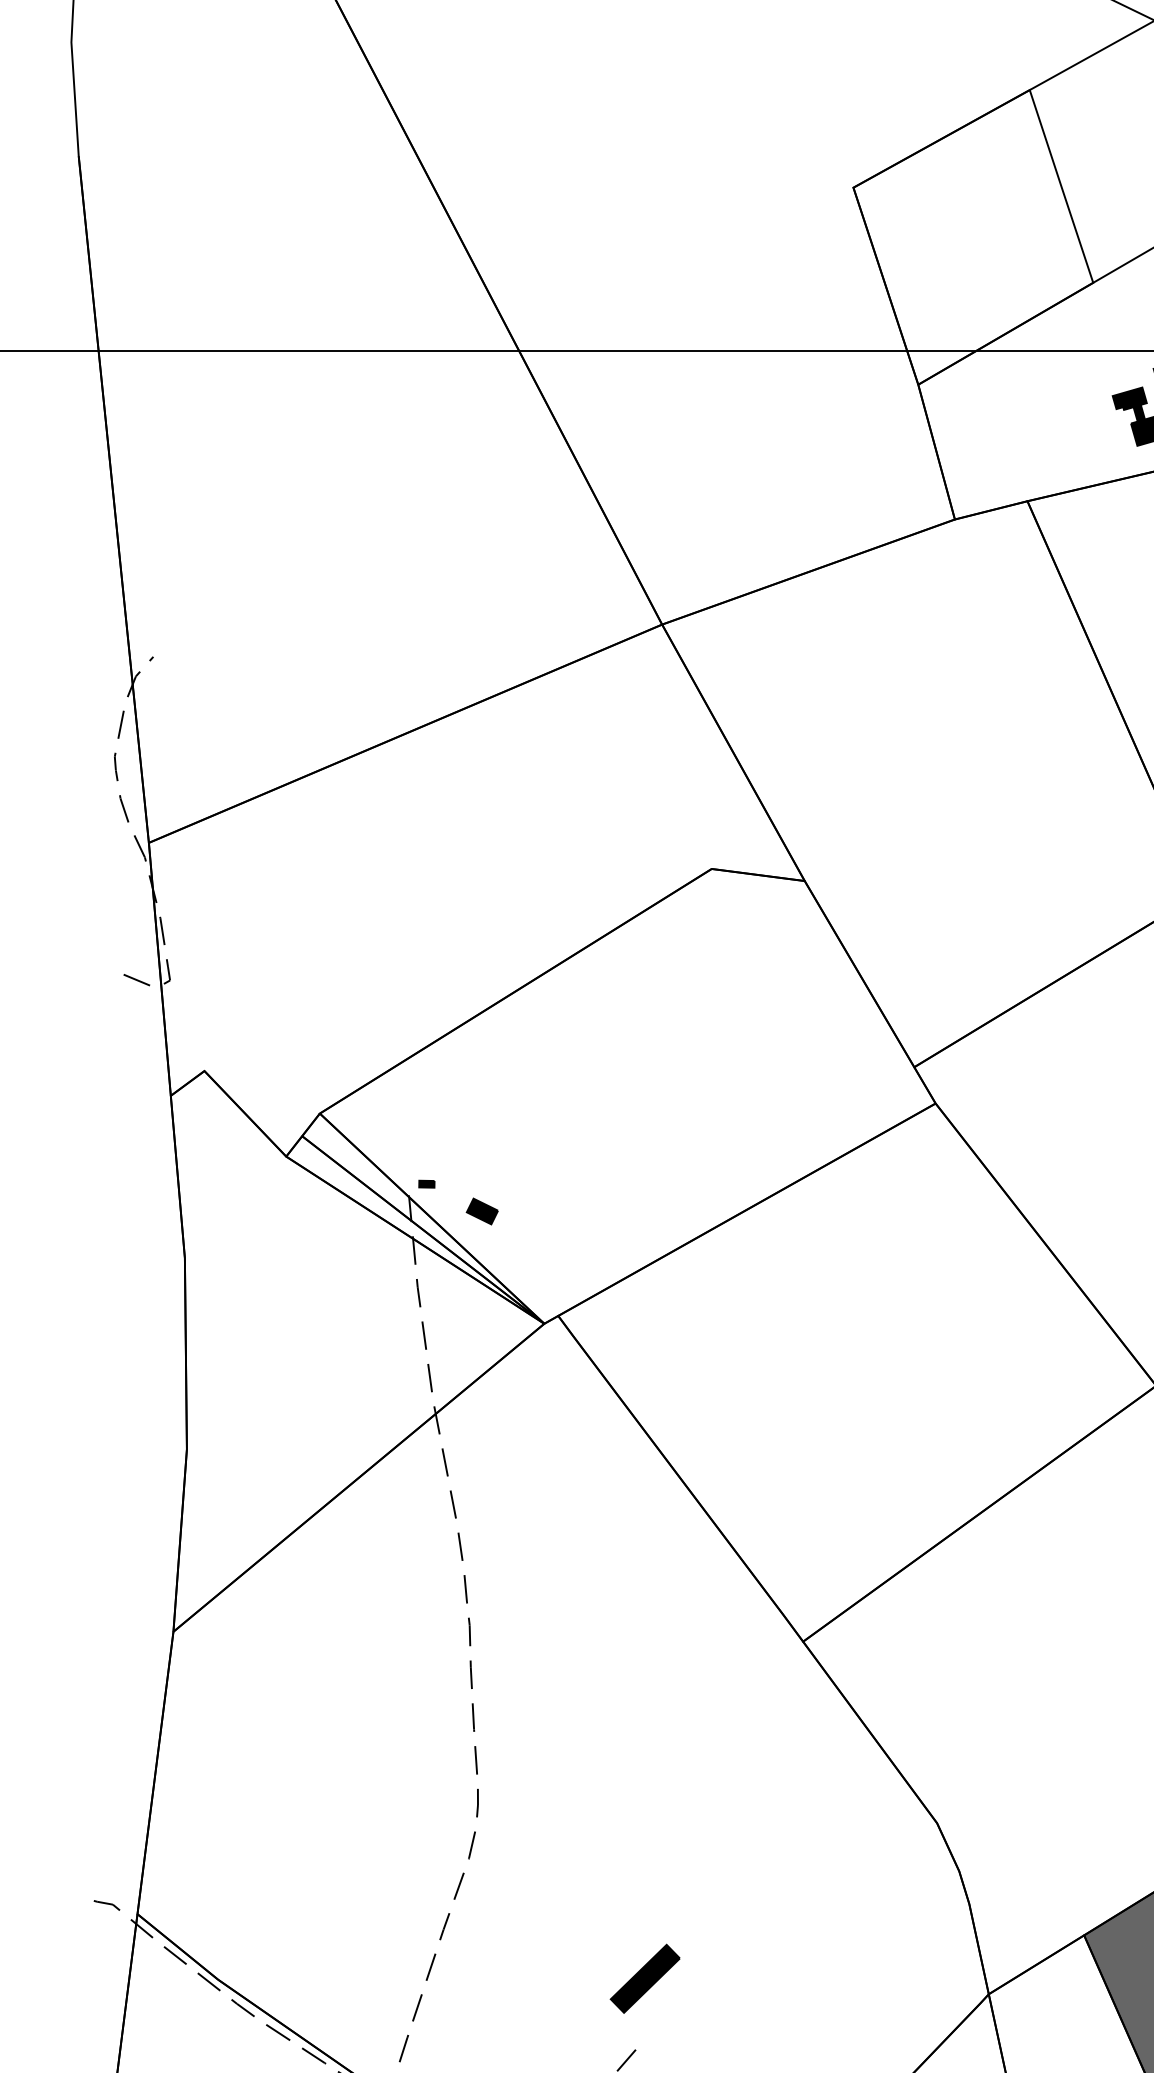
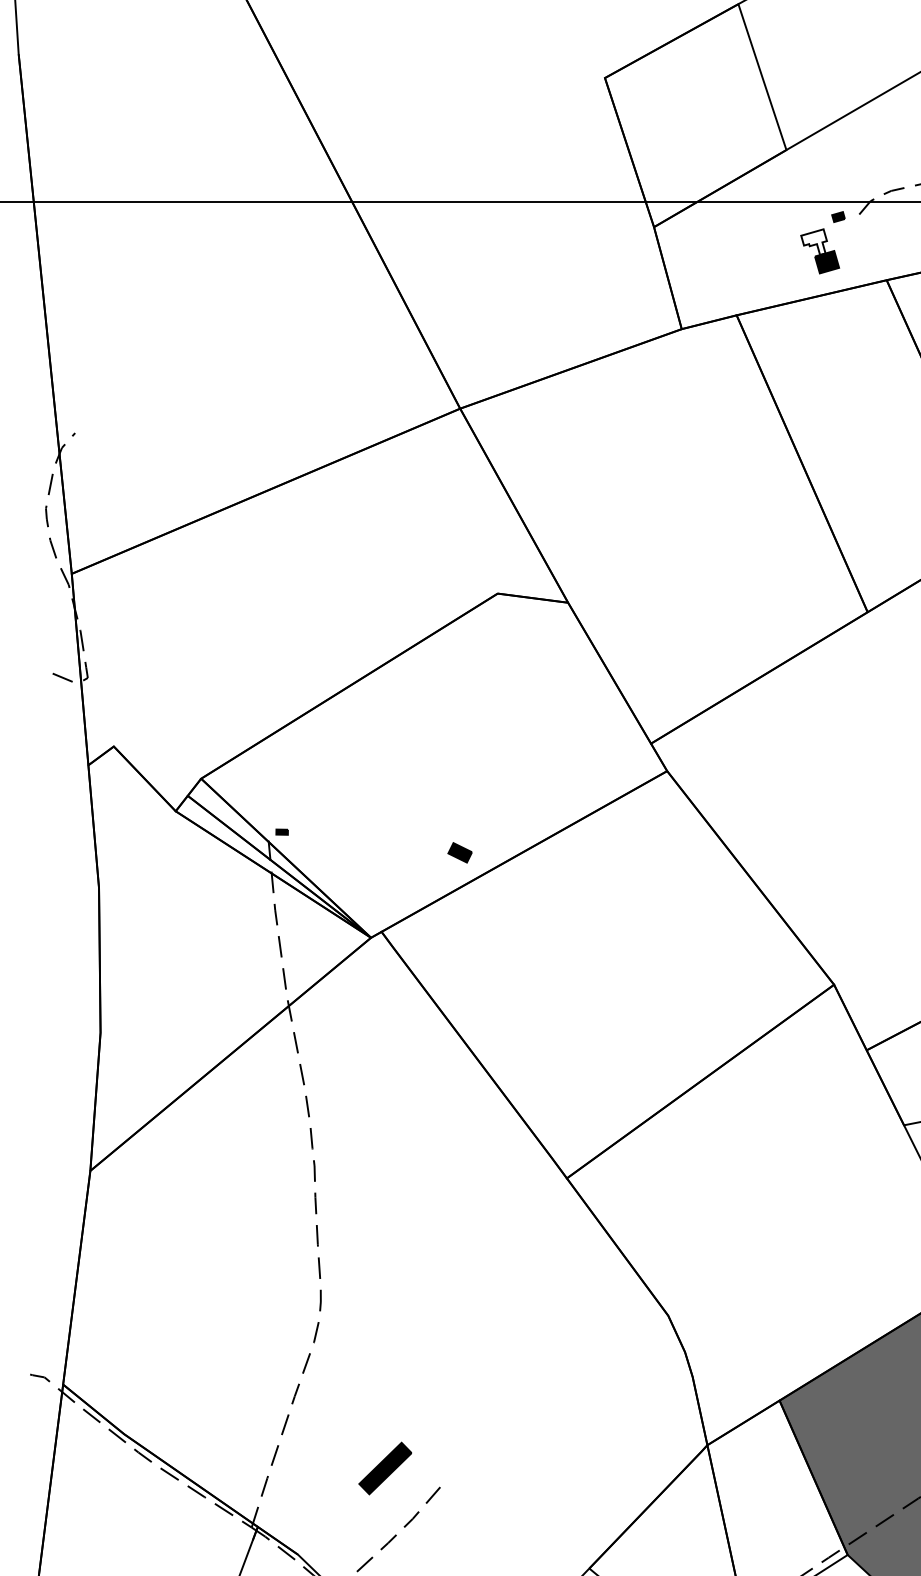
fill: (1128, 405) -> (813, 242), removed
part: (481, 1211) -> (459, 852), moved
part: (644, 1978) -> (384, 1468), moved

